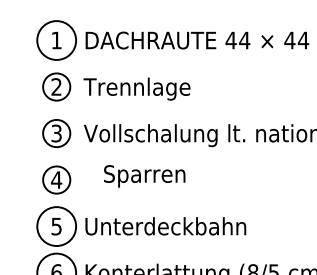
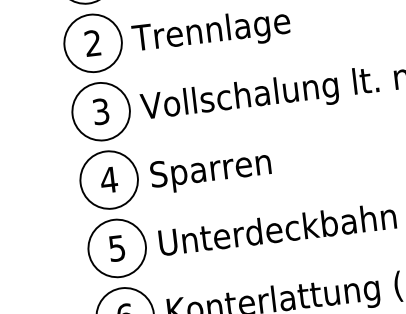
circle: (56, 86) -> (92, 42), size x1.43
circle: (56, 133) -> (100, 111), size x1.43
text: (144, 176) -> (210, 171), moved
circle: (56, 179) -> (108, 179), size x1.43

